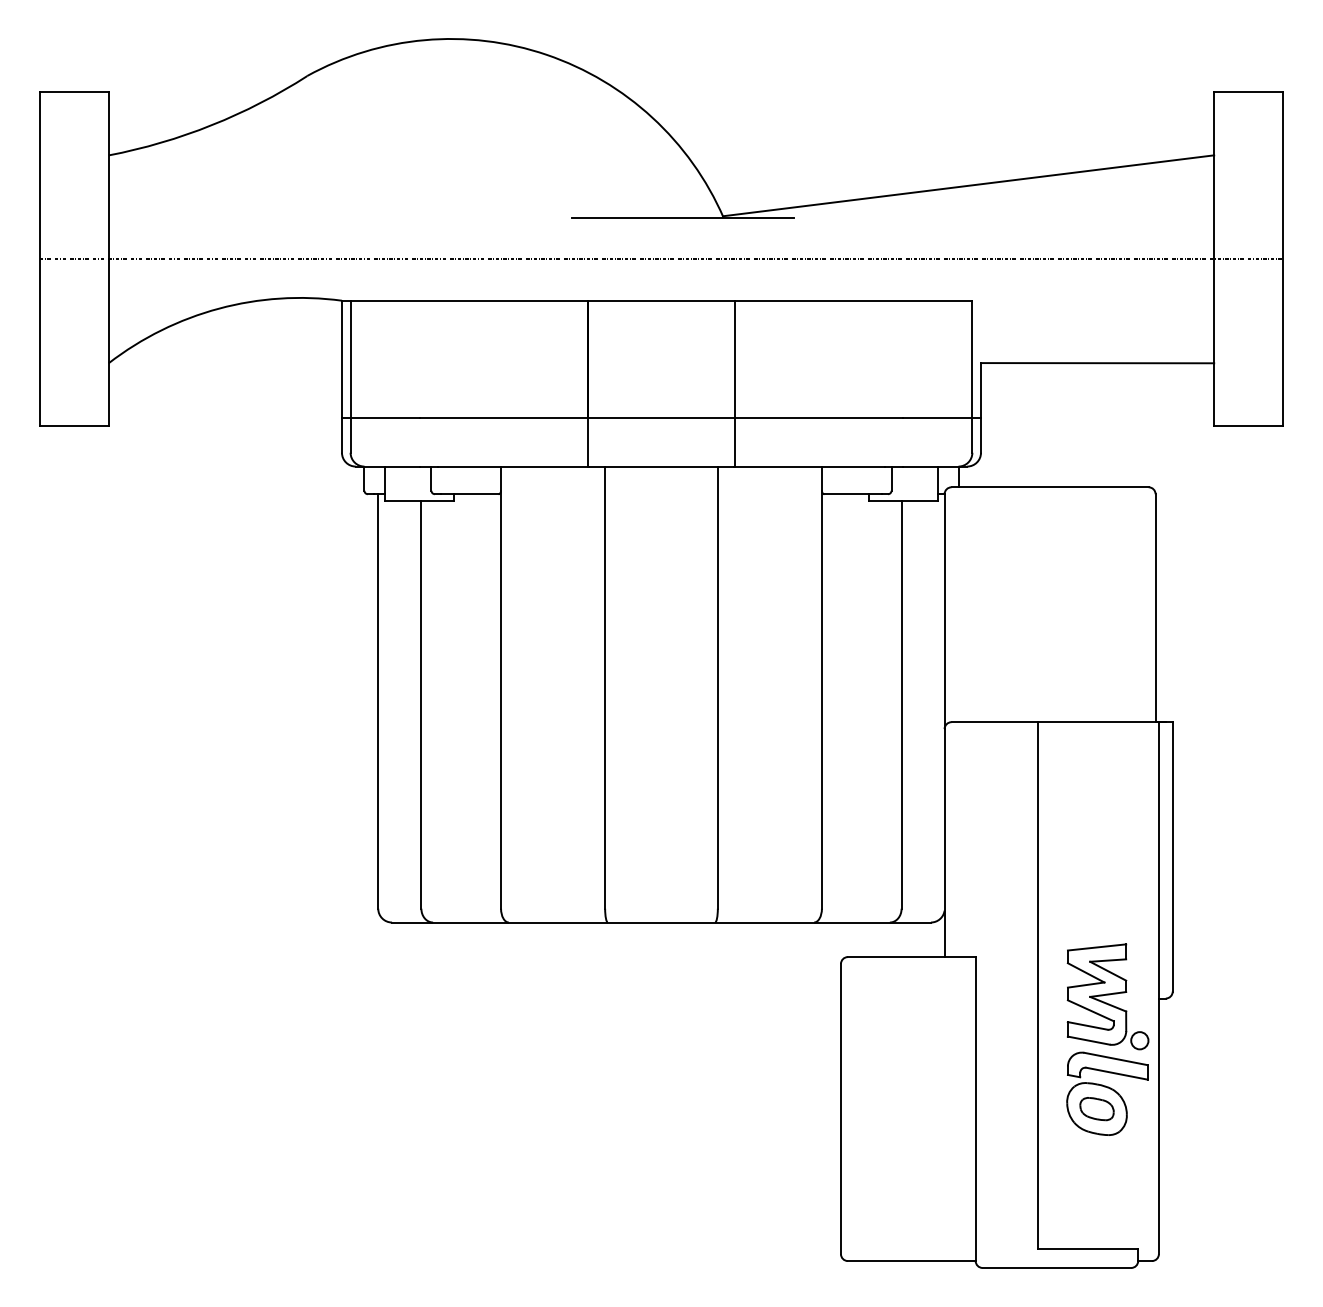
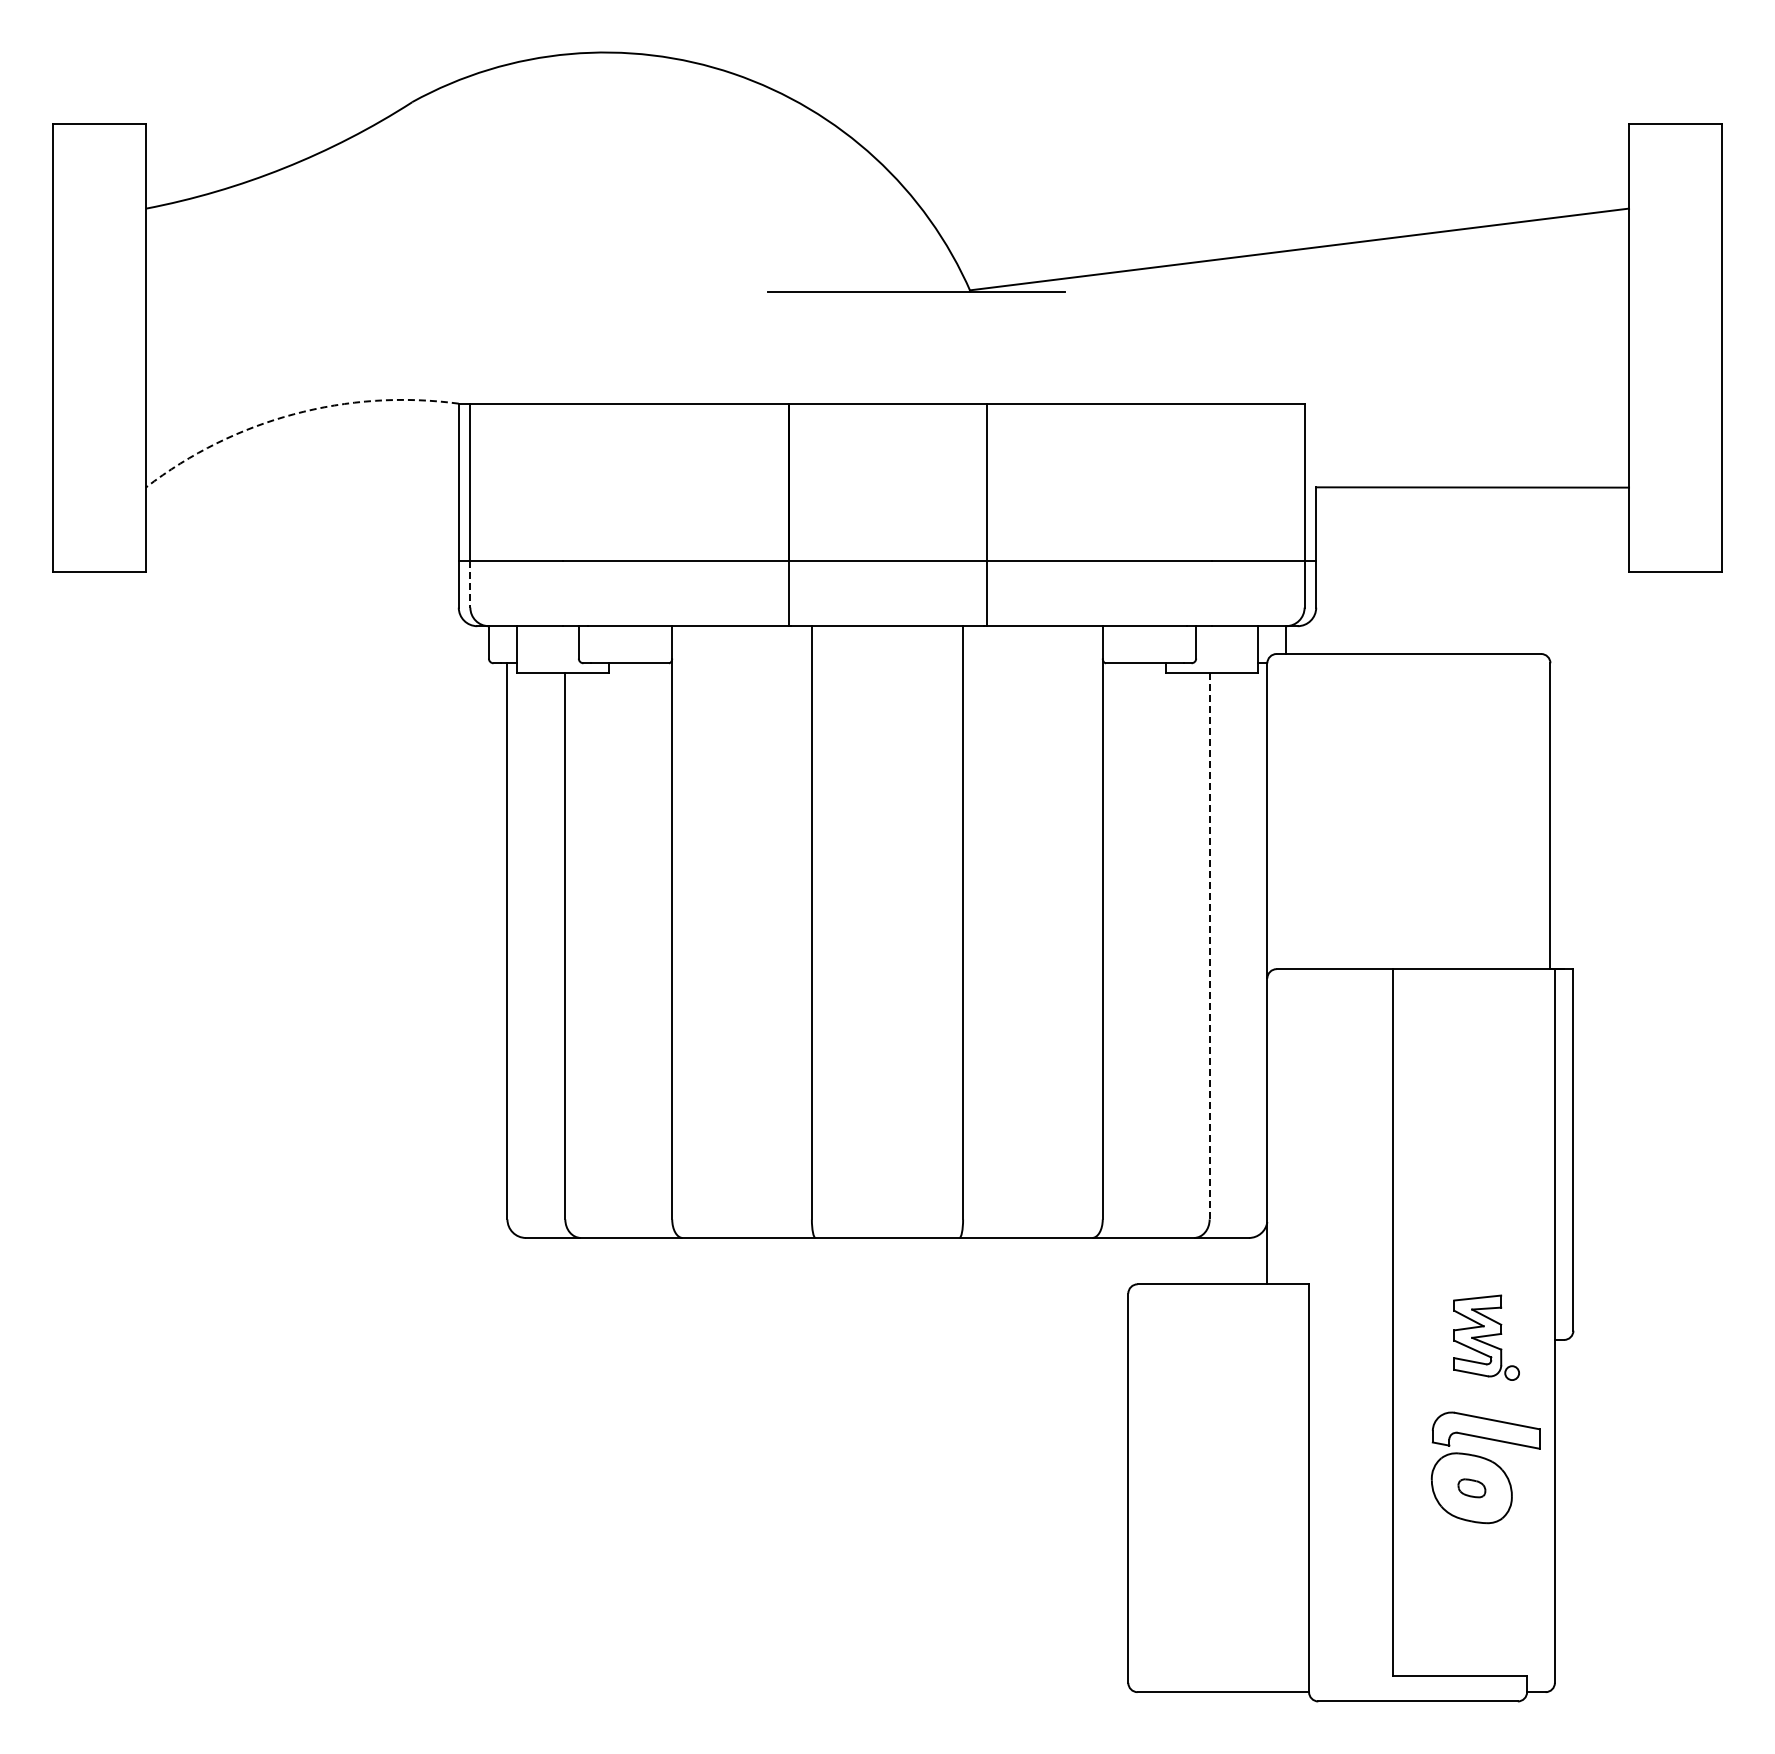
line: (661, 259) -> (887, 348), removed
arc: (218, 308) -> (293, 414), solid -> dashed
line: (350, 436) -> (470, 585), solid -> dashed
line: (901, 705) -> (1209, 946), solid -> dashed
part: (1107, 996) -> (1486, 1337), size x0.6
part: (1096, 1109) -> (1471, 1488), size x0.6

